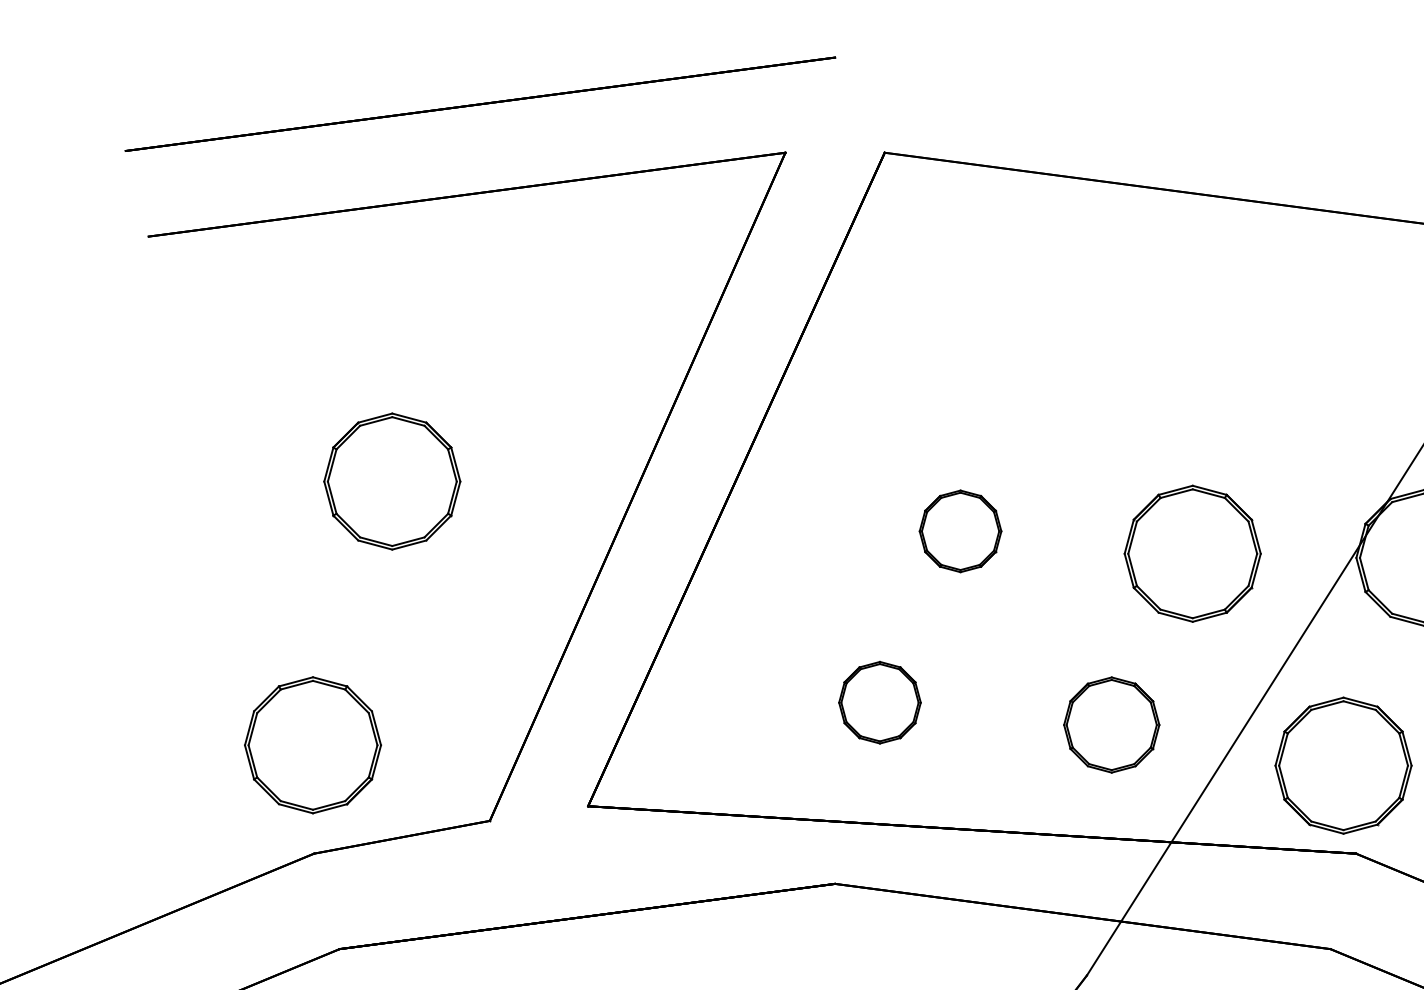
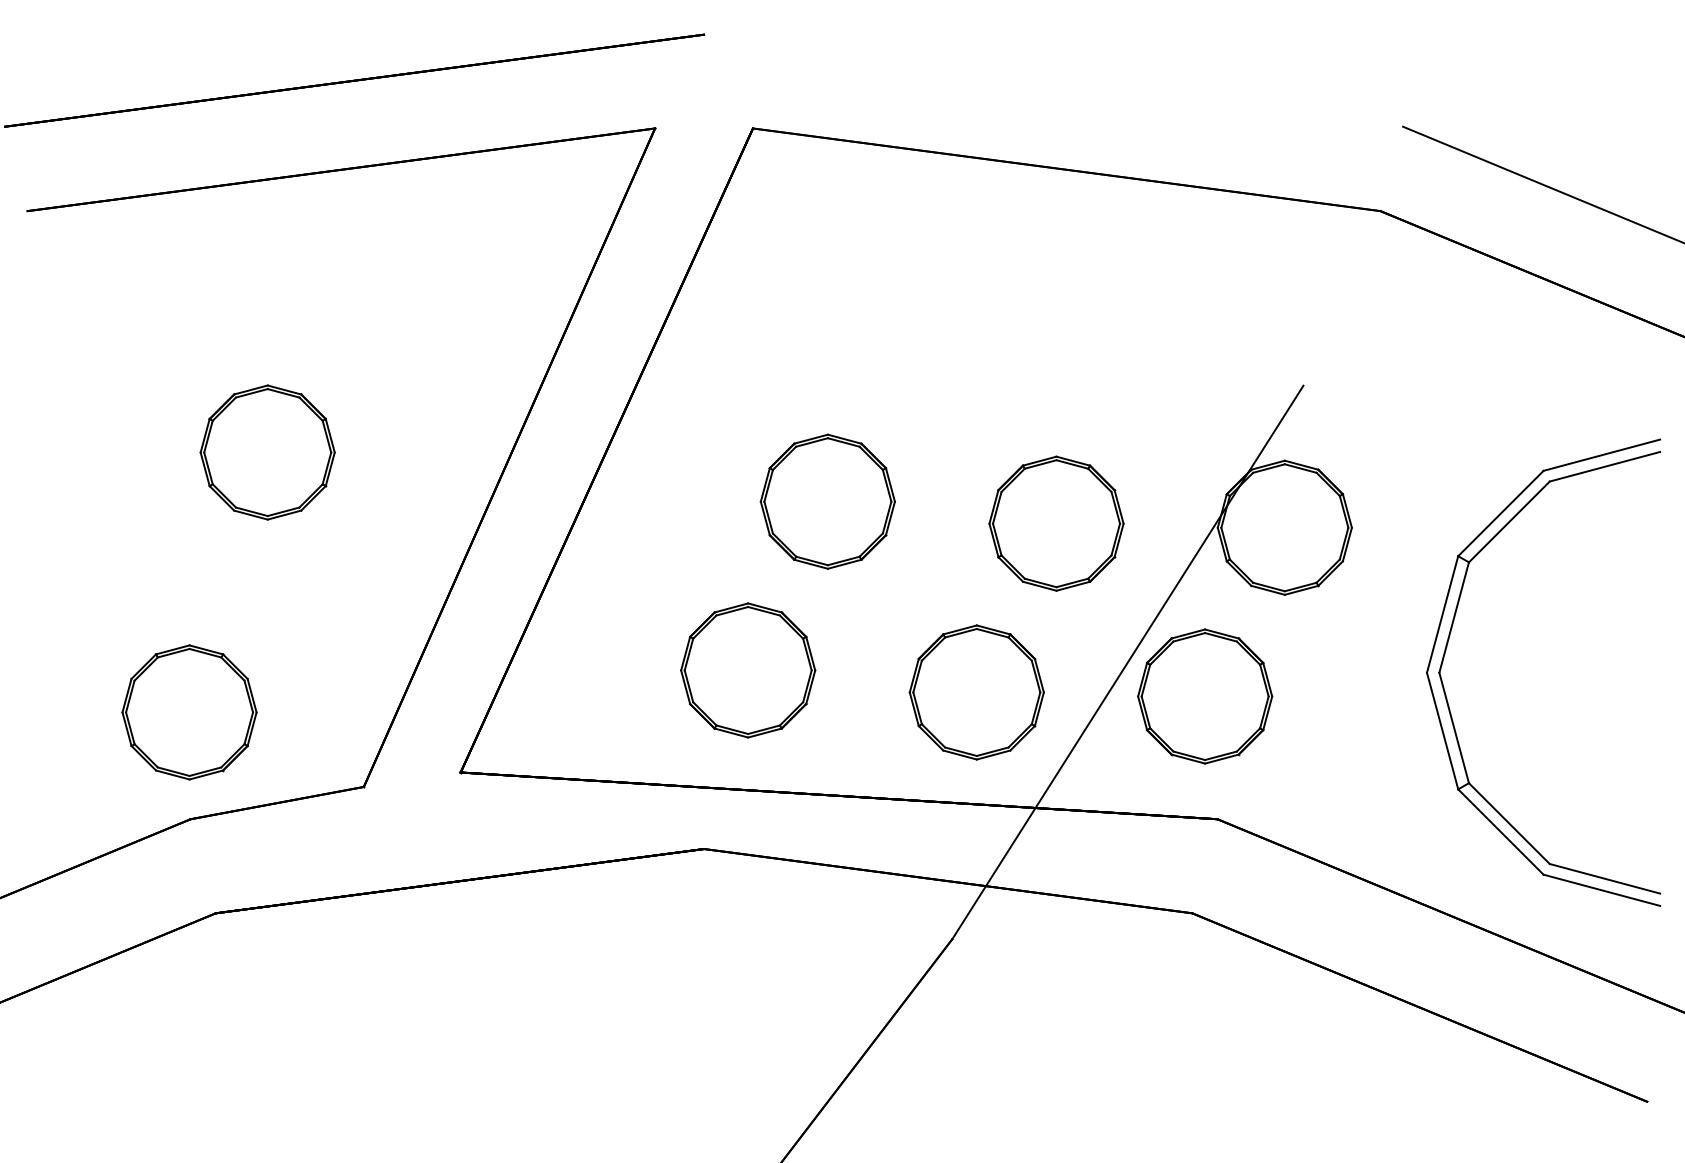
part: (960, 531) -> (827, 501), size x1.67
part: (880, 702) -> (748, 670), size x1.67
part: (1111, 725) -> (976, 692), size x1.43
part: (1343, 765) -> (1205, 696), moved

